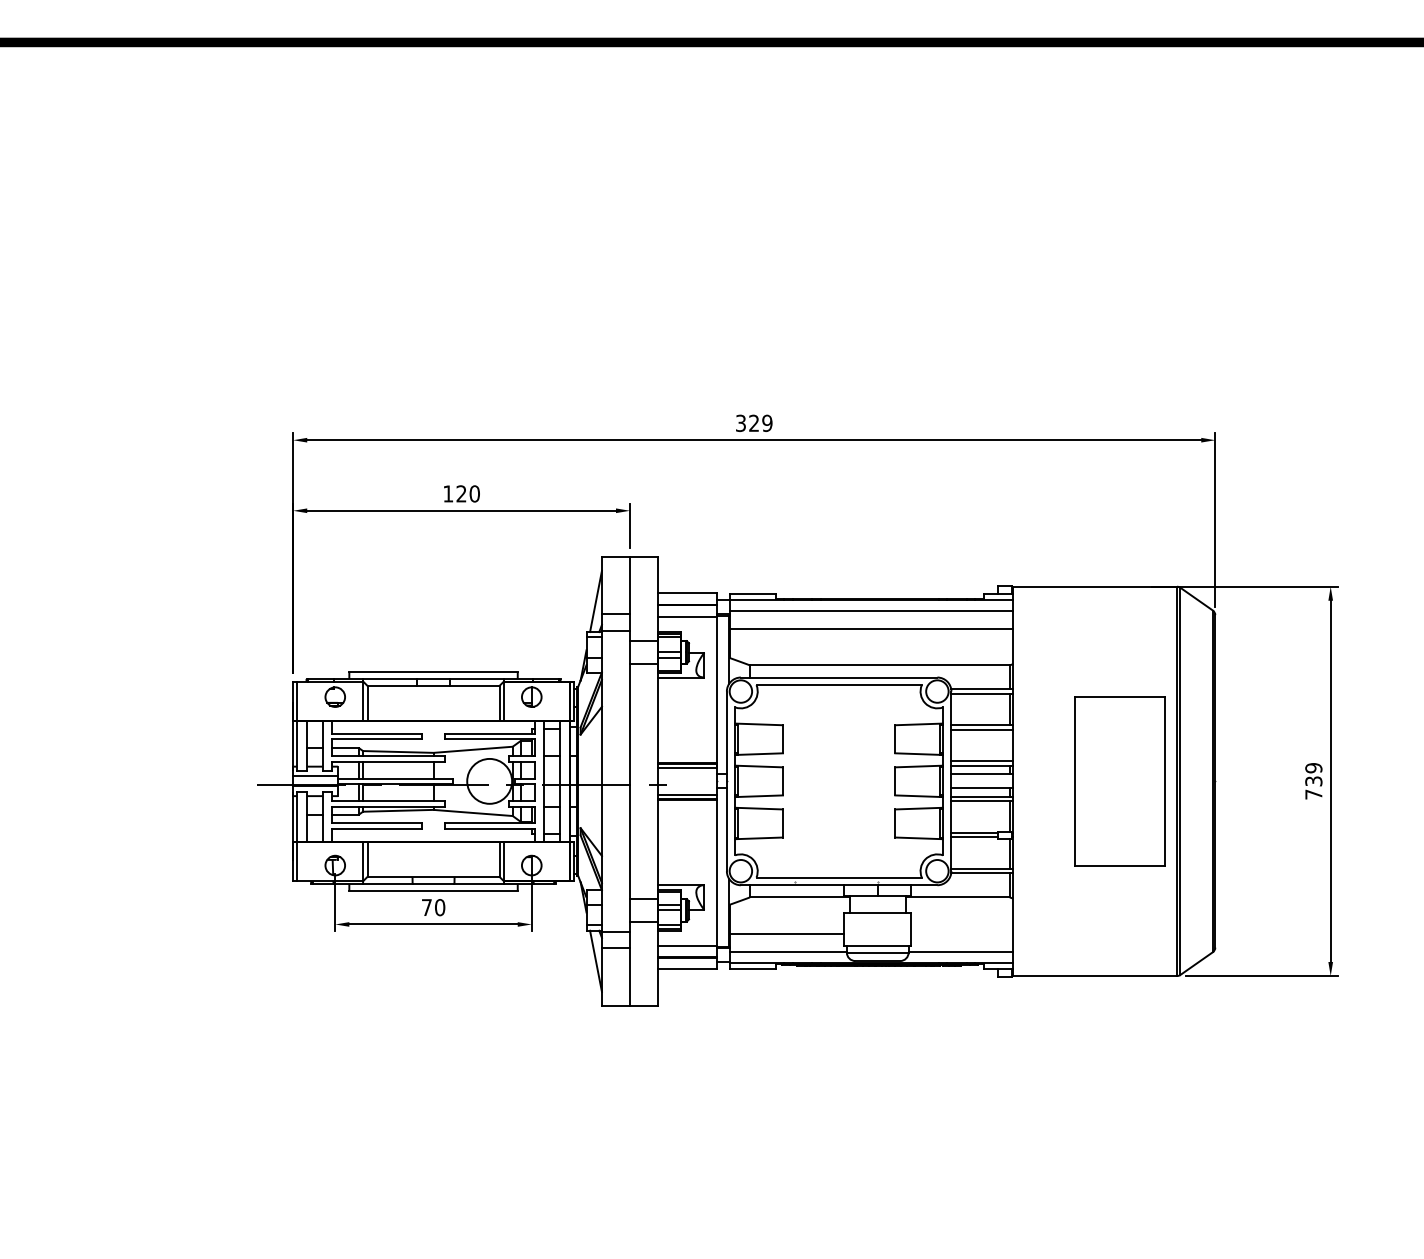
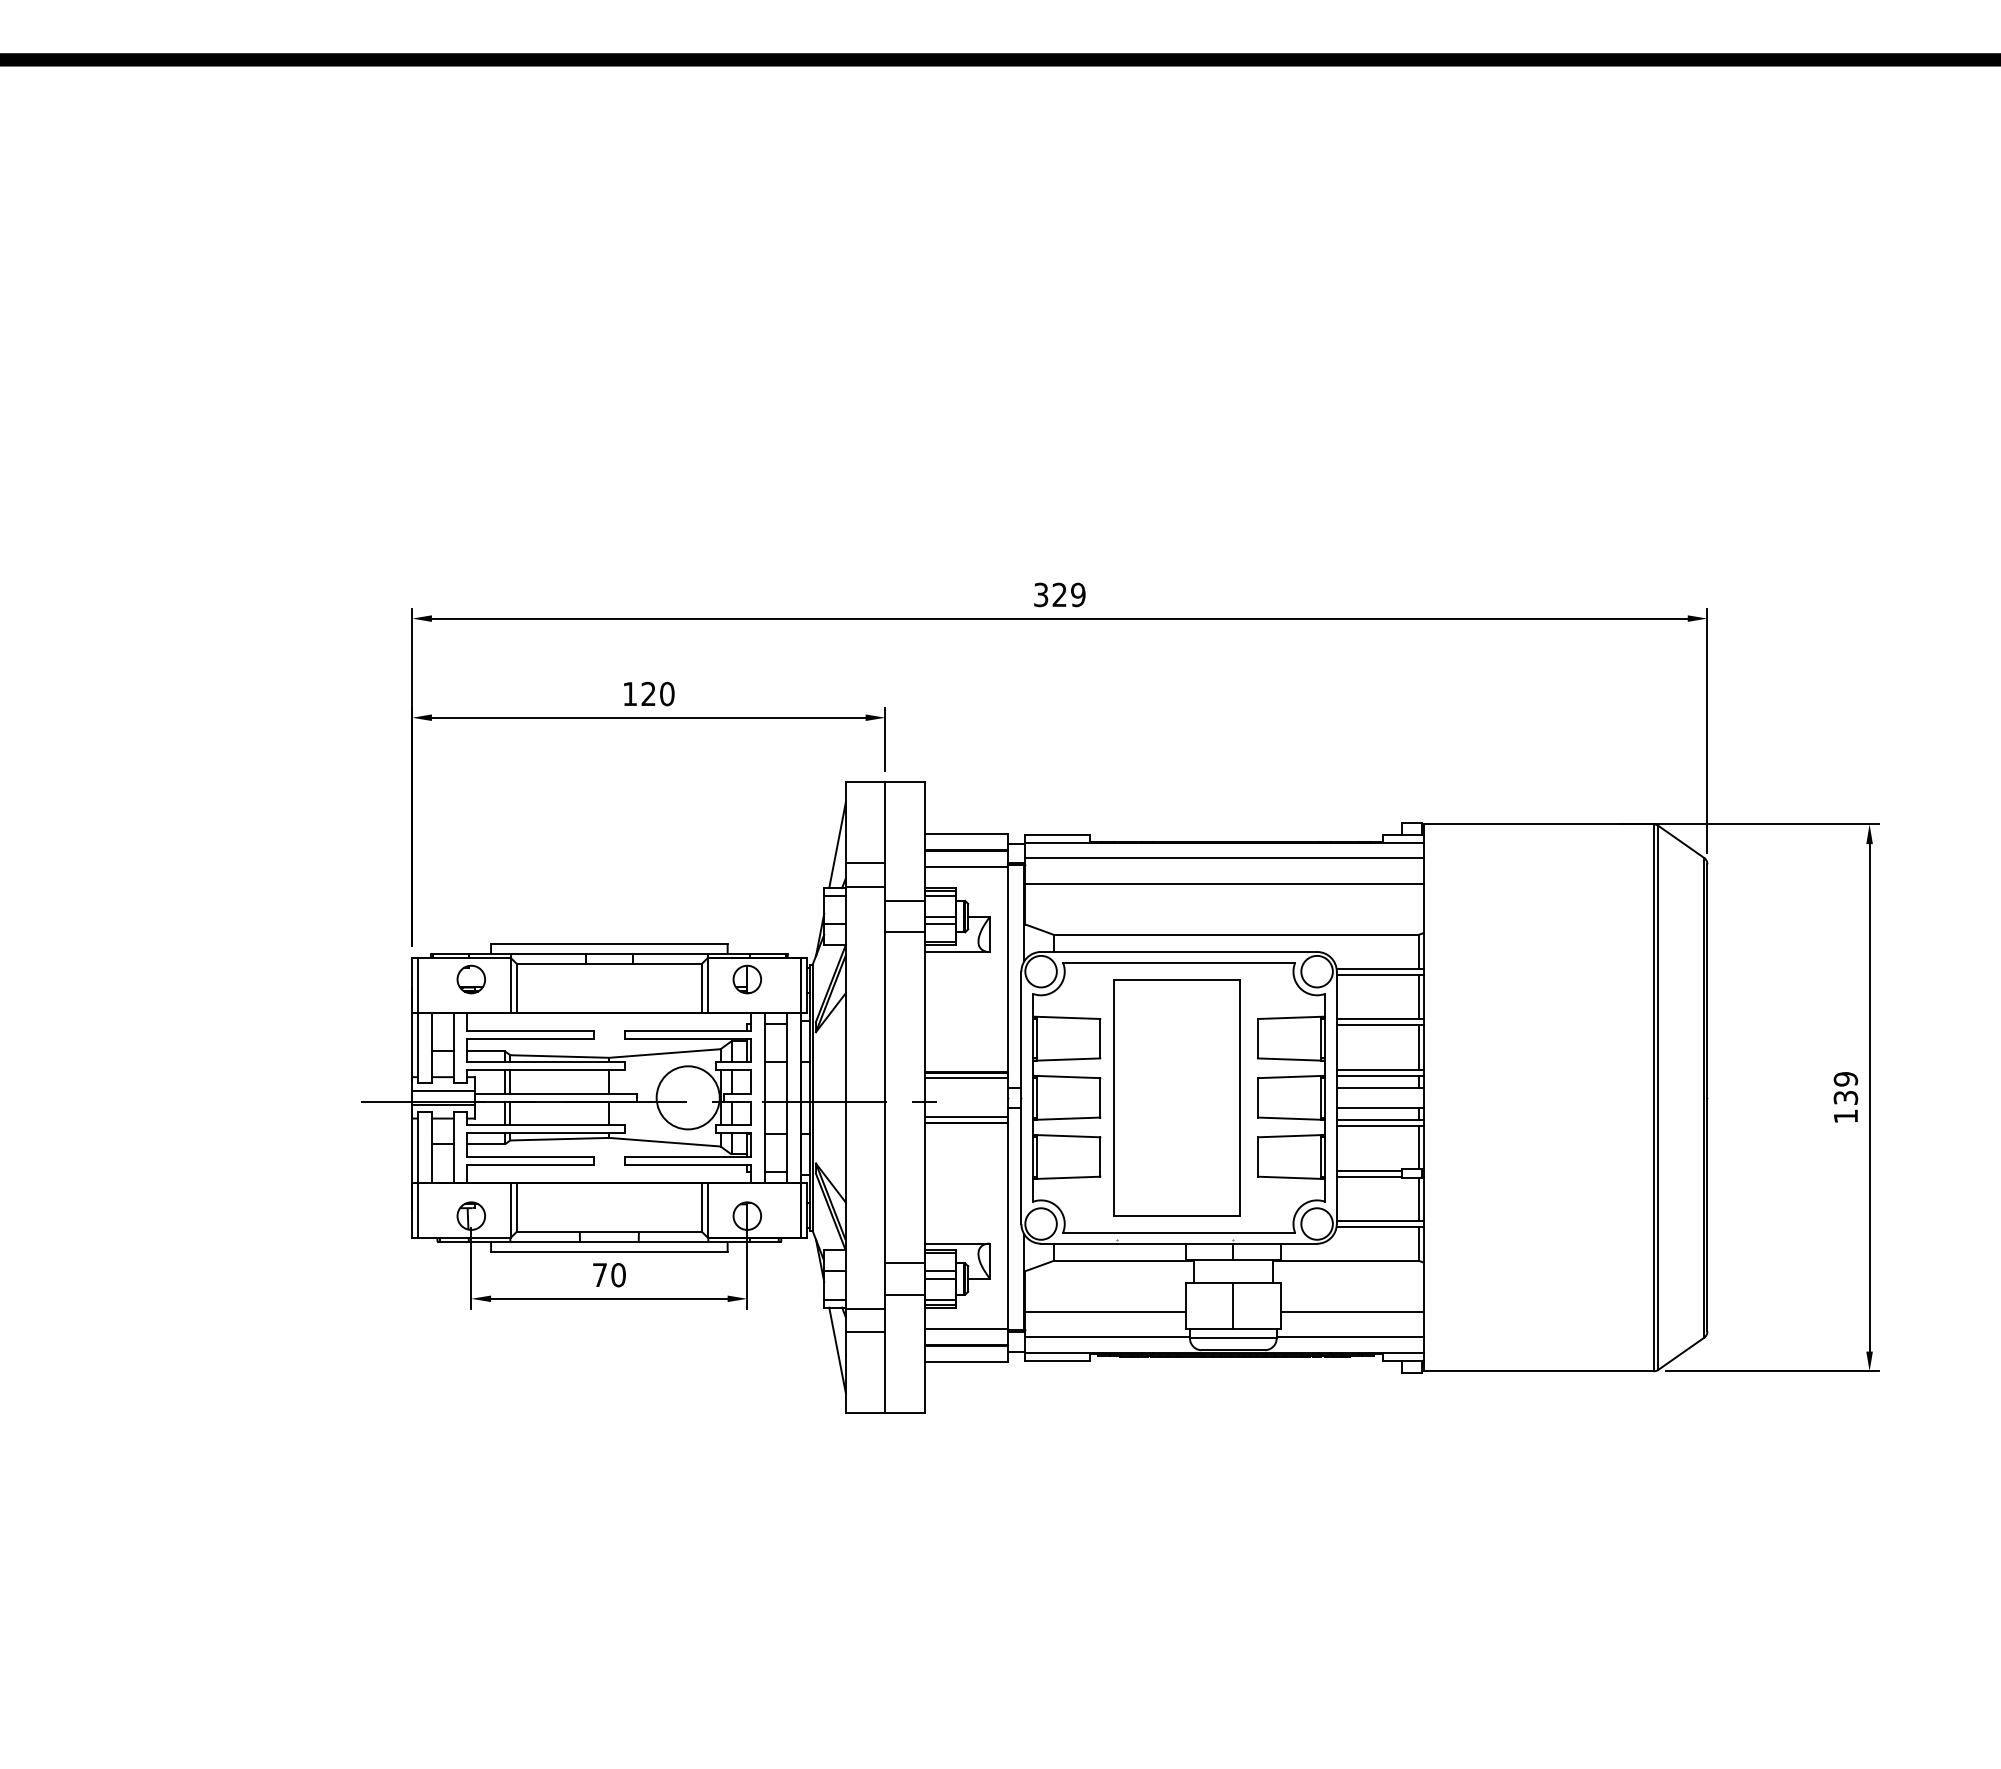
line: (1009, 745) -> (1418, 1047), added
part: (1119, 781) -> (1176, 1097), moved
text: (1313, 794) -> (1845, 1116), 739 -> 139
line: (877, 929) -> (1233, 1305), added
line: (961, 933) -> (1351, 1311), added

